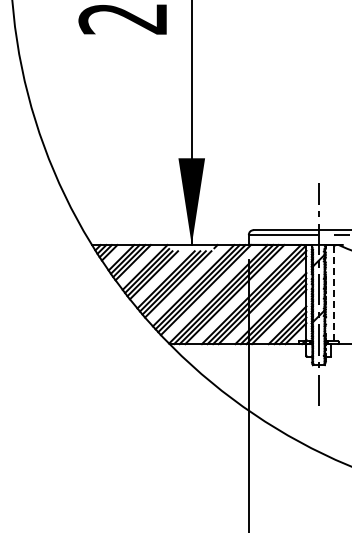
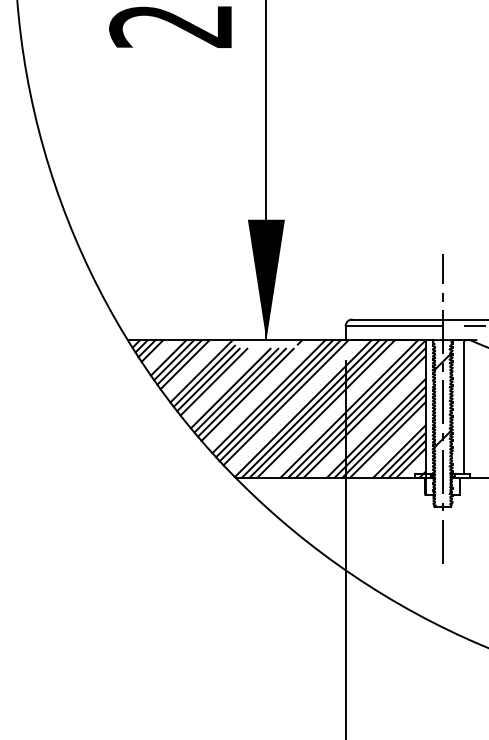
line: (334, 292) -> (464, 406), dashed -> solid

